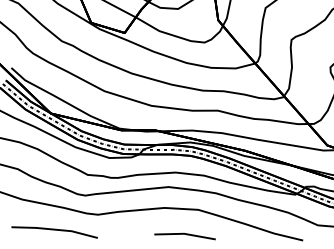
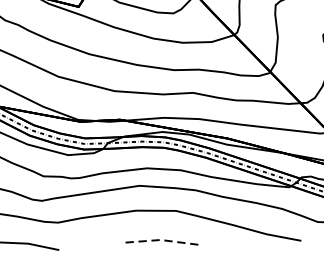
line: (185, 233) -> (162, 239), solid -> dashed

